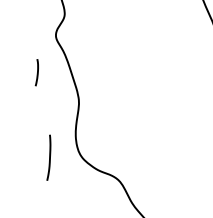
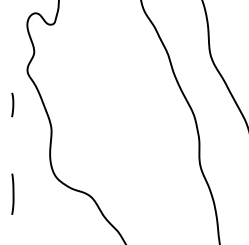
line: (48, 156) -> (12, 193), moved

